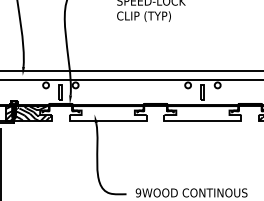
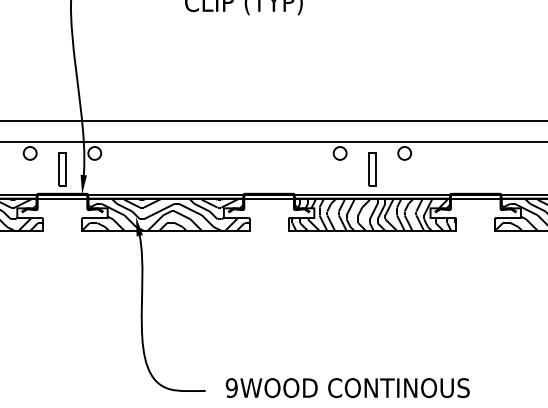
hatch: (107, 113) -> (164, 214), added
hatch: (202, 113) -> (371, 214), added

